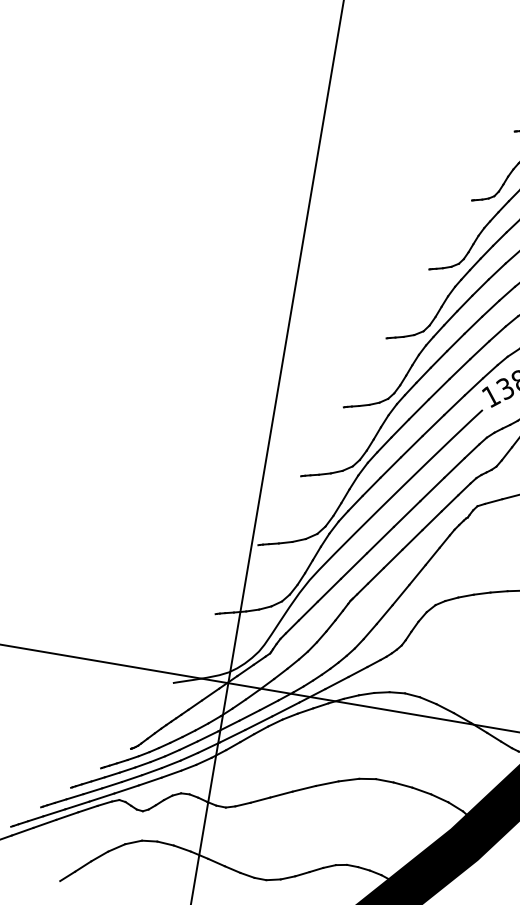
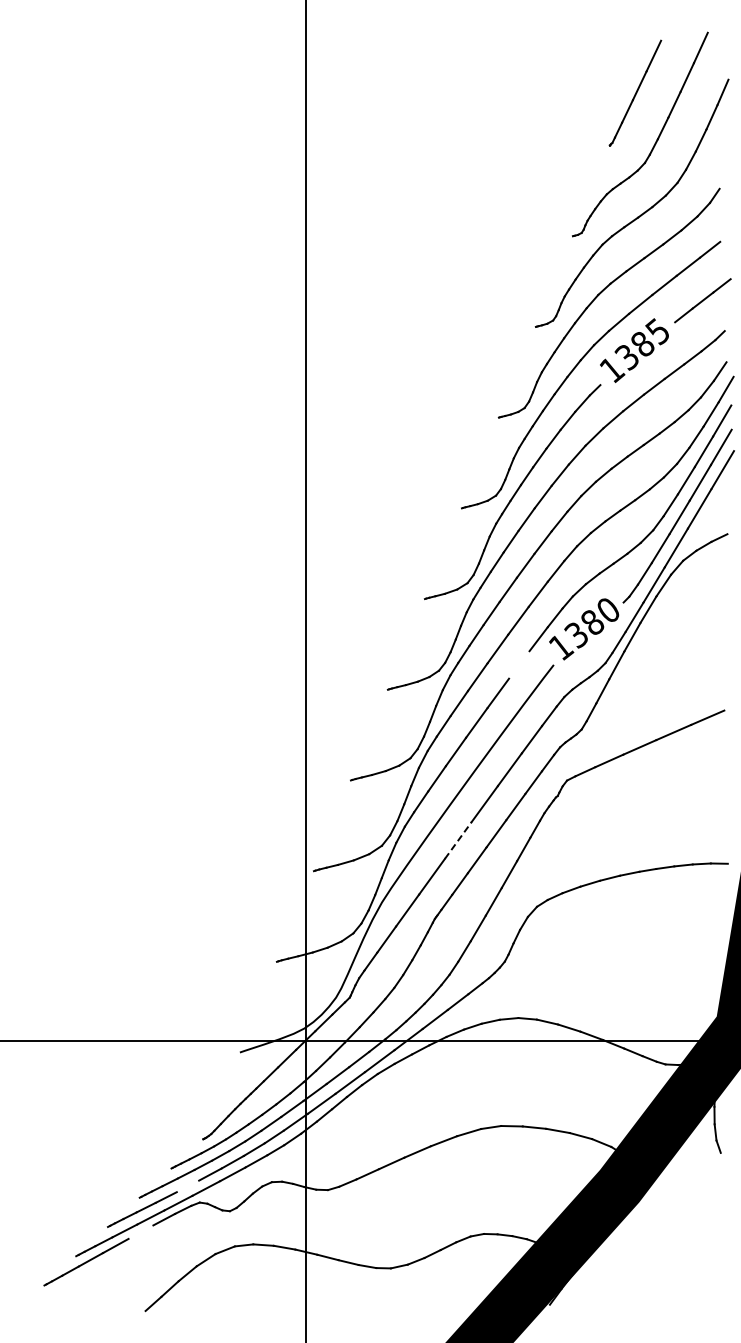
line: (454, 404) -> (519, 664), removed
line: (380, 540) -> (458, 840), solid -> dashed
line: (111, 785) -> (187, 1186), removed
line: (67, 815) -> (140, 1231), removed

